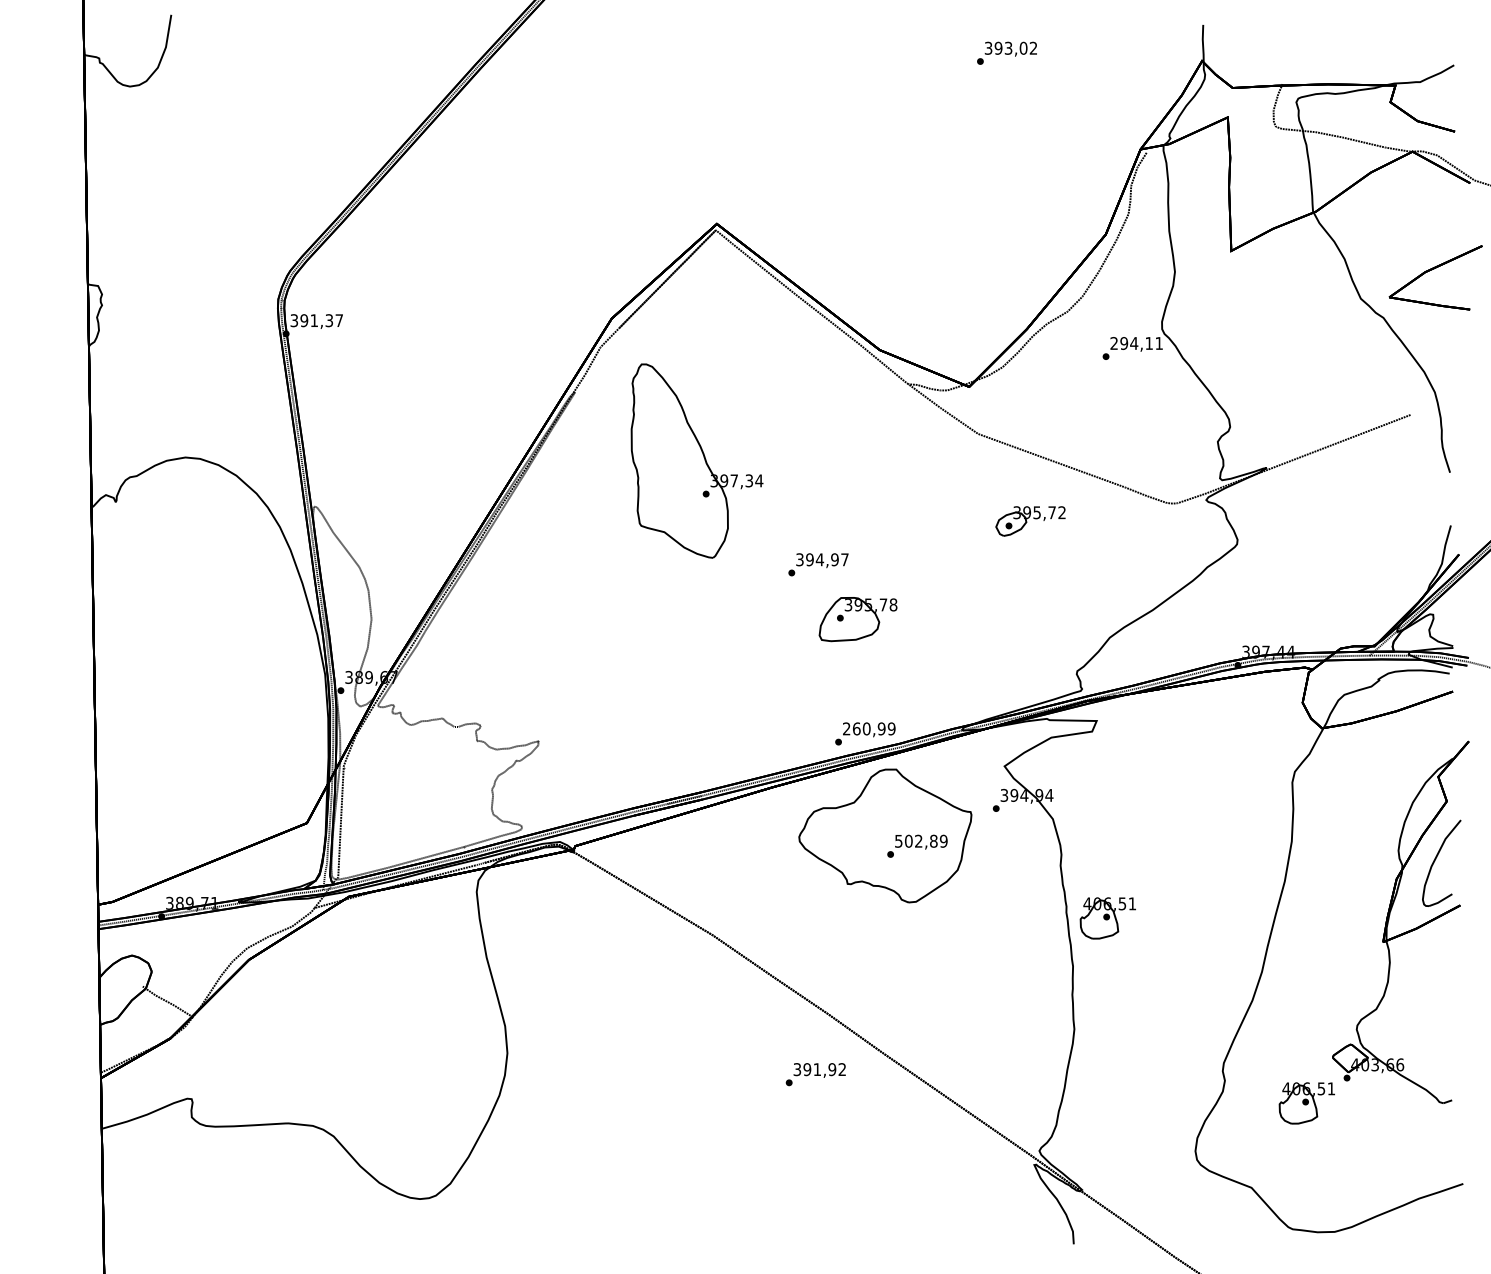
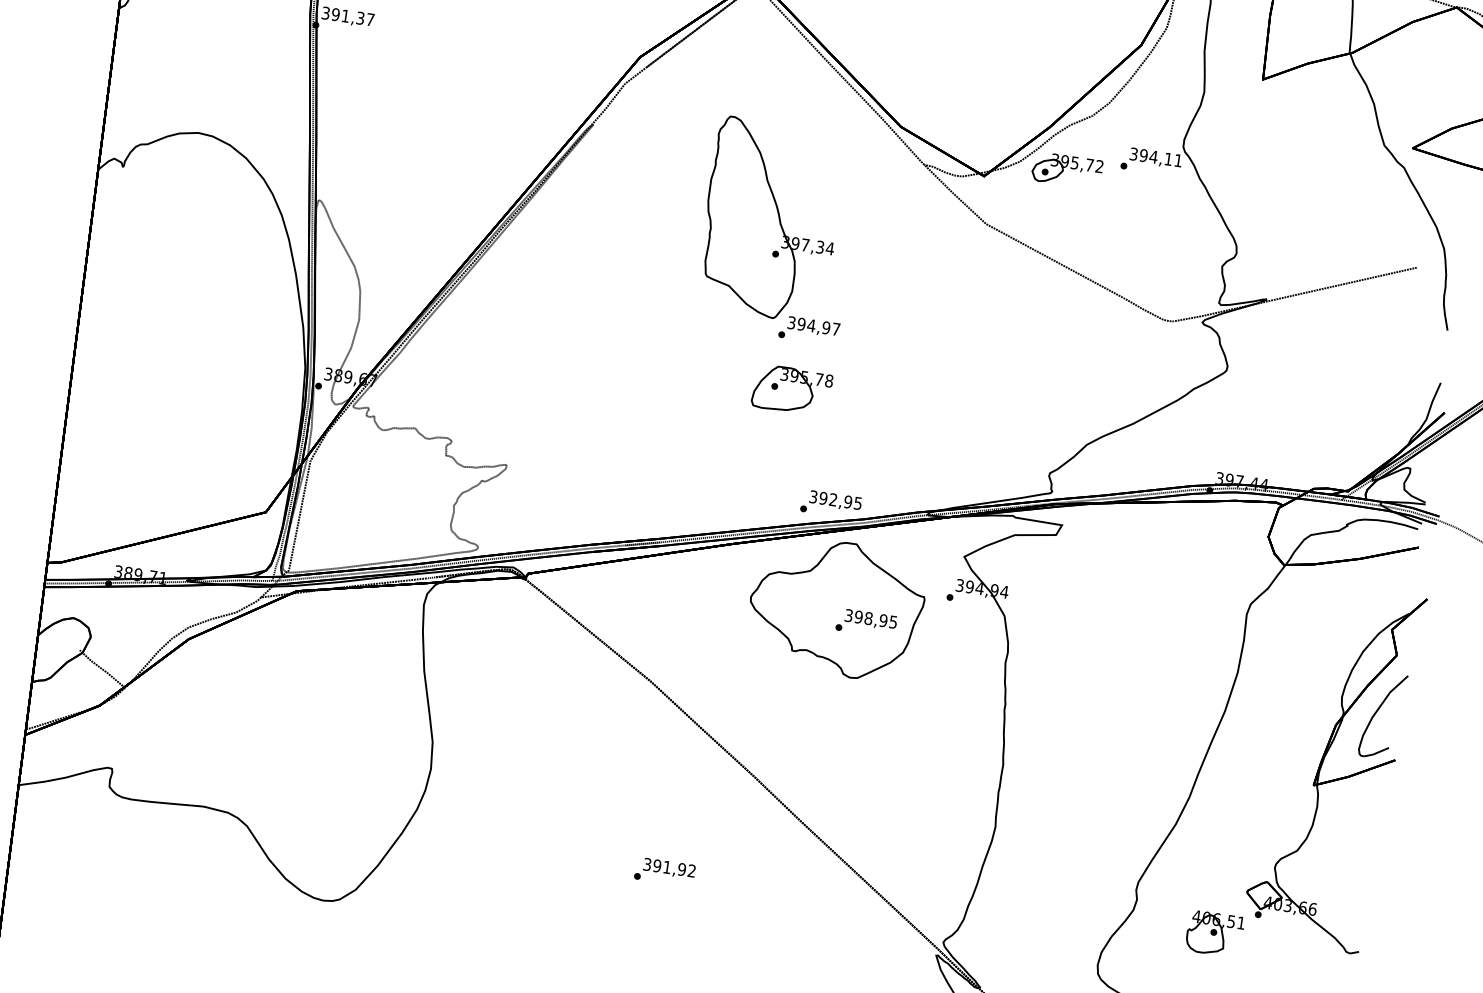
text: (1113, 343) -> (1133, 154), 294,11 -> 394,11
part: (696, 460) -> (770, 219), moved
part: (1030, 521) -> (1067, 170), moved
part: (857, 619) -> (791, 390), moved
text: (869, 728) -> (836, 499), 260,99 -> 392,95
text: (921, 840) -> (871, 618), 502,89 -> 398,95
part: (1107, 918) -> (1044, 722), removed
text: (815, 1074) -> (664, 871), moved

